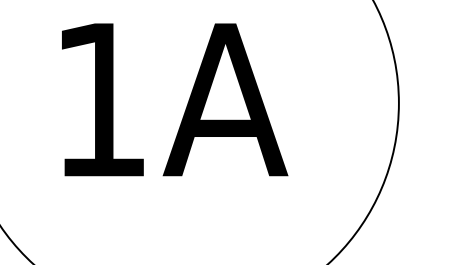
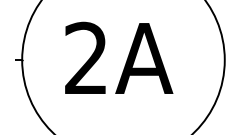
text: (98, 97) -> (85, 57), 1A -> 2A

